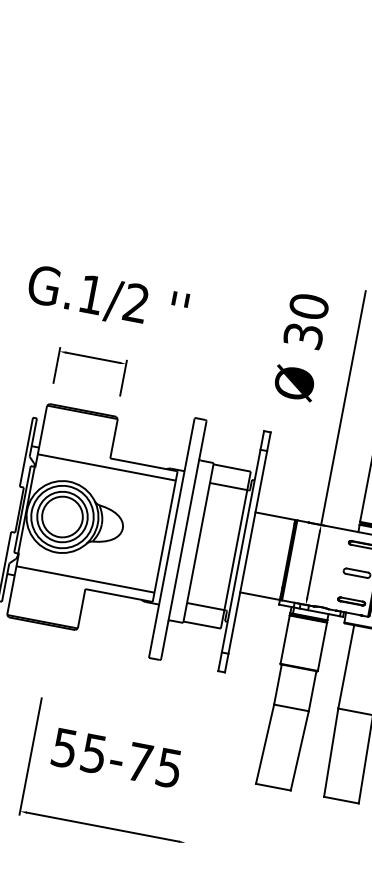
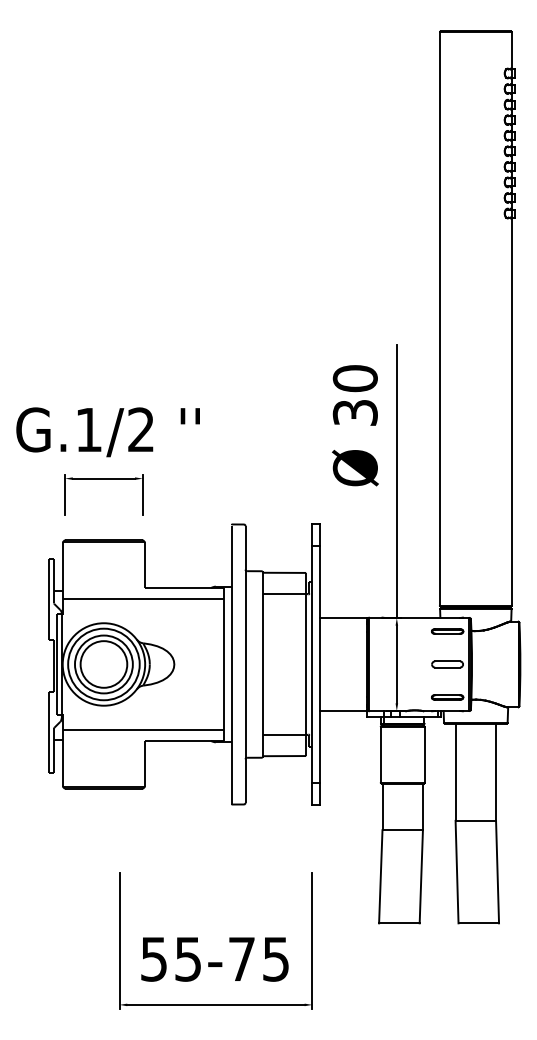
text: (107, 299) -> (107, 432), moved
text: (301, 346) -> (355, 425), moved
text: (116, 758) -> (214, 959), moved
line: (196, 787) -> (312, 940), added

